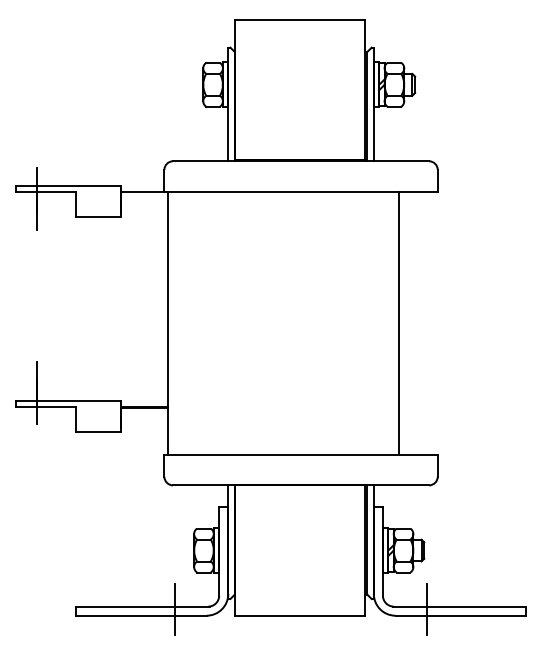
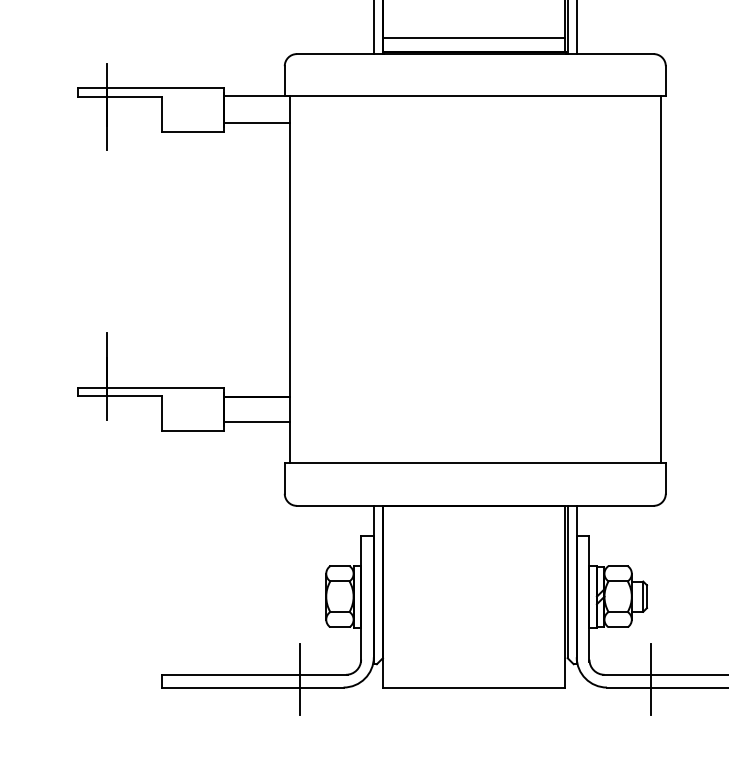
line: (299, 149) -> (473, 37), added
line: (144, 210) -> (257, 122), added
line: (398, 322) -> (659, 278), moved
line: (144, 425) -> (257, 422), added

